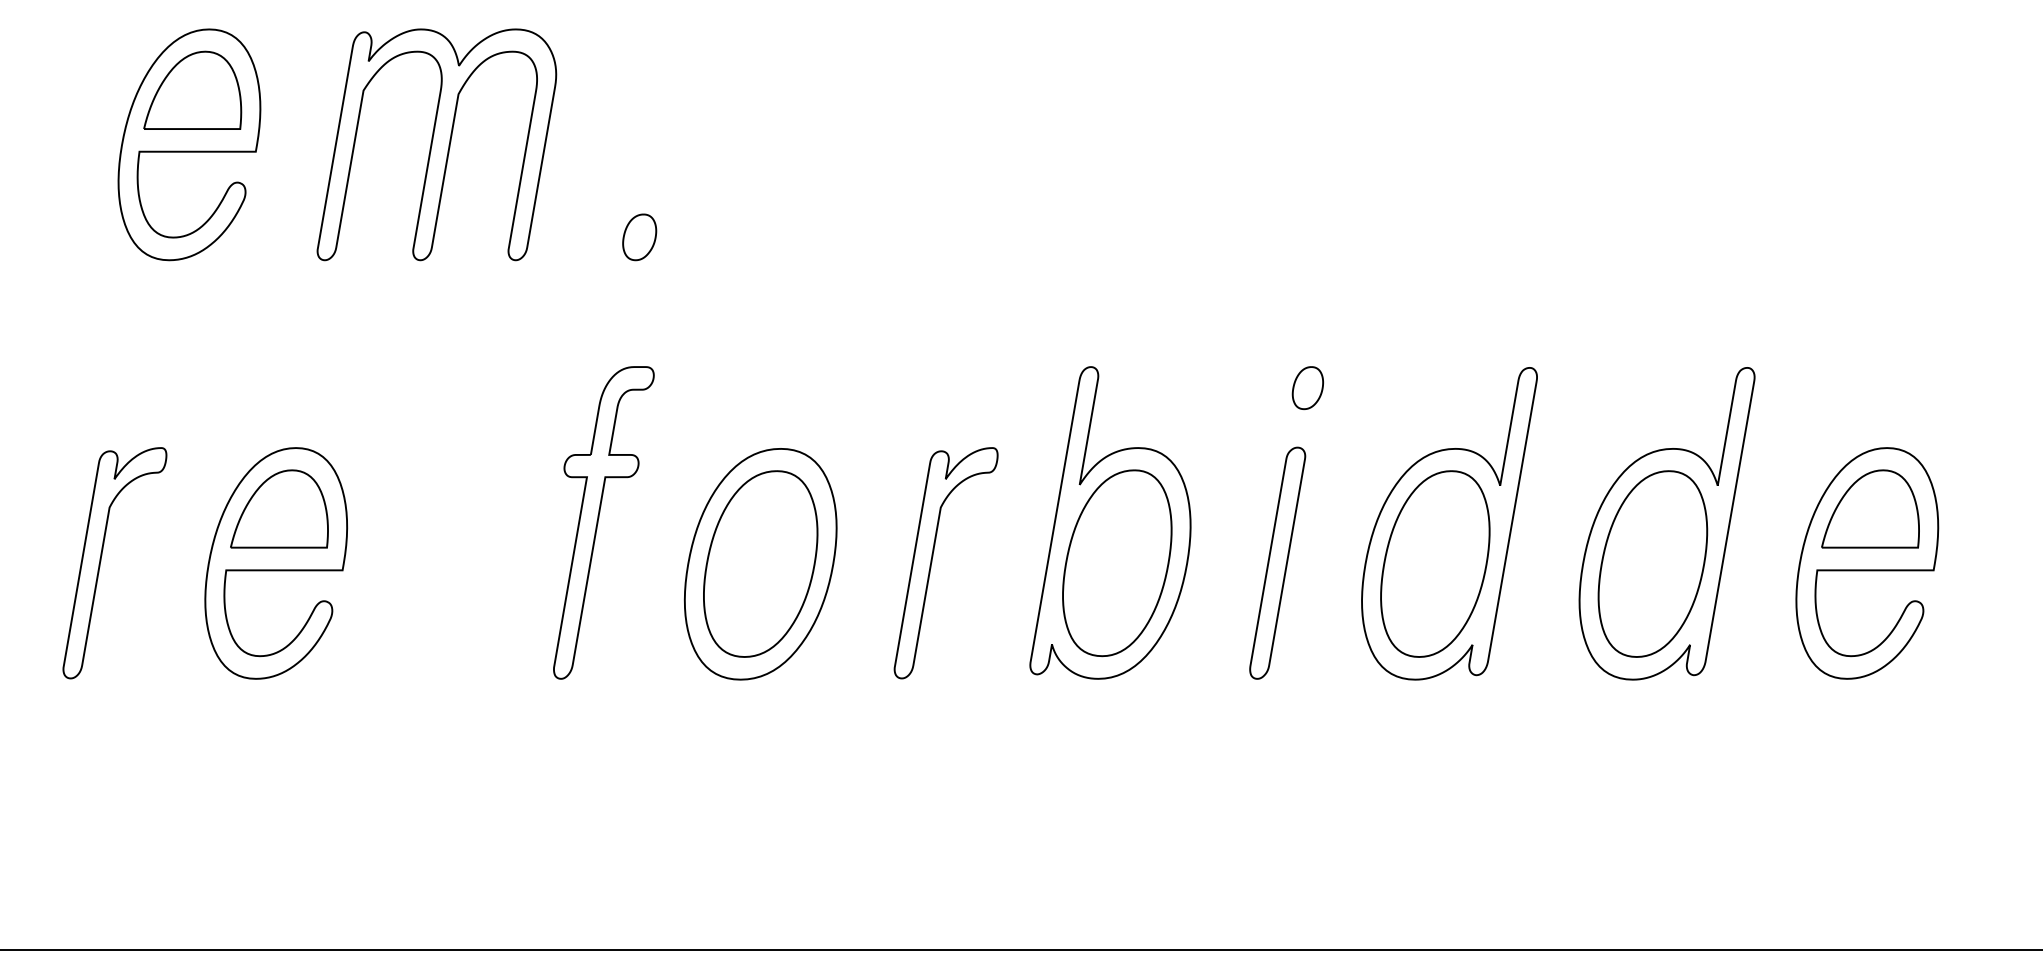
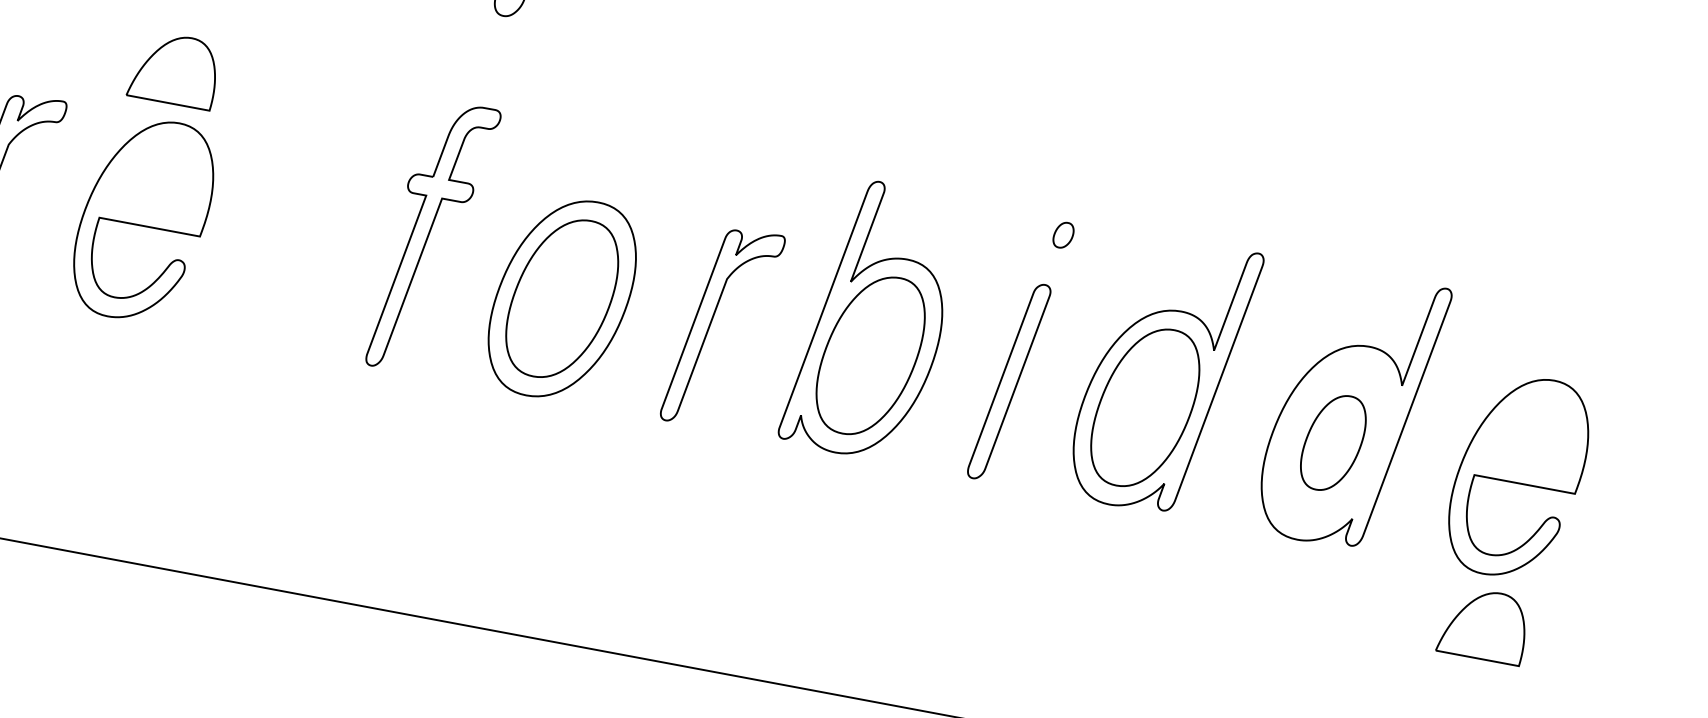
part: (1307, 388) -> (1063, 235), size x0.7
part: (279, 508) -> (174, 69), moved
part: (1870, 508) -> (1484, 624), moved
part: (1652, 563) -> (1333, 442), size x0.6

